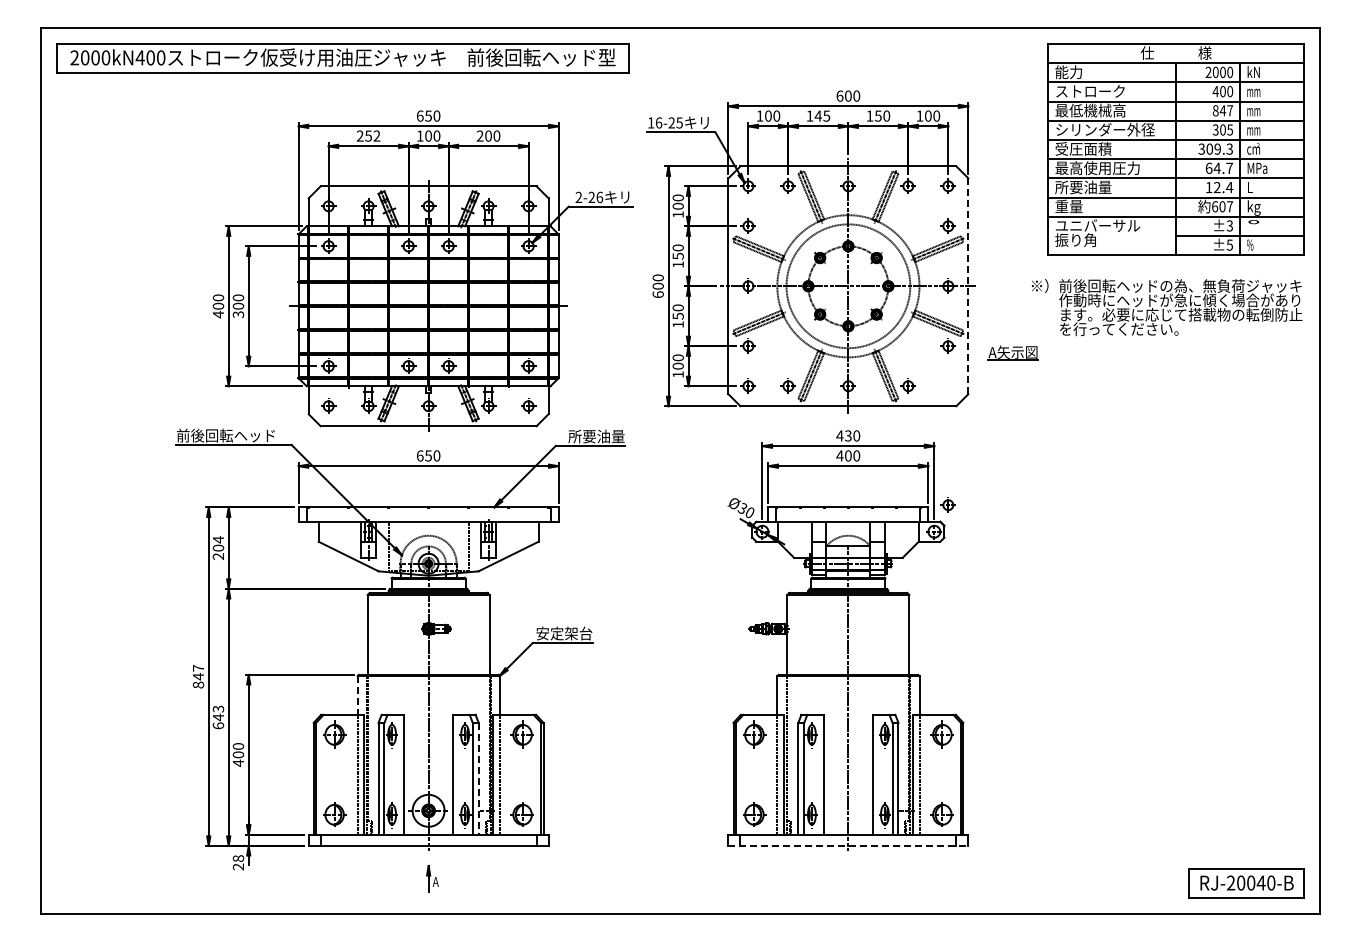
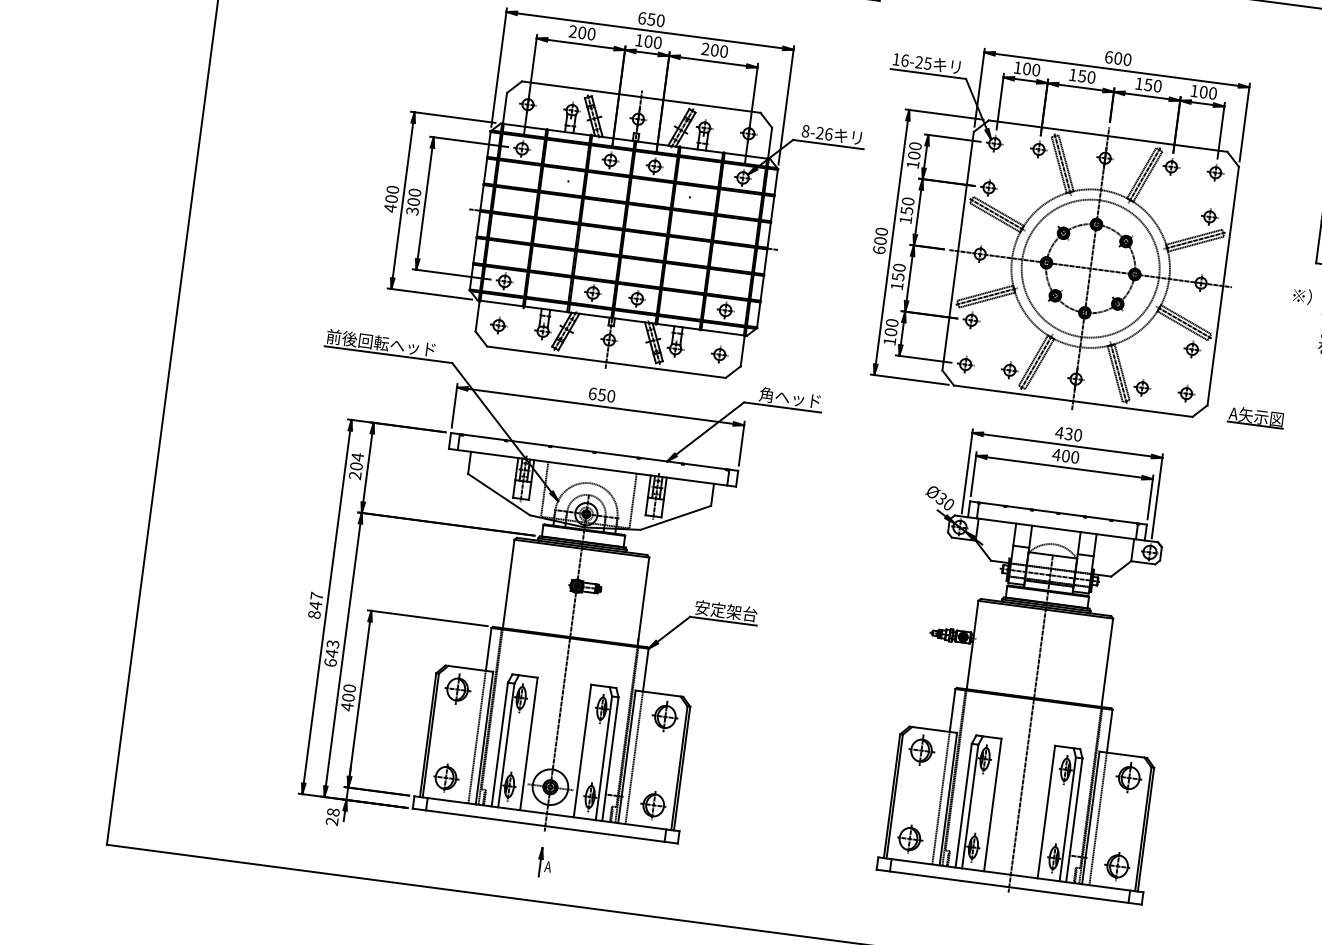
text: (822, 115) -> (1086, 76), 145 -> 150
text: (372, 135) -> (586, 32), 252 -> 200
text: (578, 197) -> (805, 131), 2-26 -> 8-26
line: (968, 286) -> (1223, 286), dashed -> solid
part: (1012, 352) -> (1255, 416), moved
text: (596, 436) -> (790, 398), 所要油量 -> 角ヘッド
part: (947, 504) -> (1185, 392), moved
line: (357, 695) -> (488, 649), dashed -> solid
line: (478, 778) -> (610, 758), dashed -> solid
line: (848, 846) -> (1009, 887), dashed -> solid

